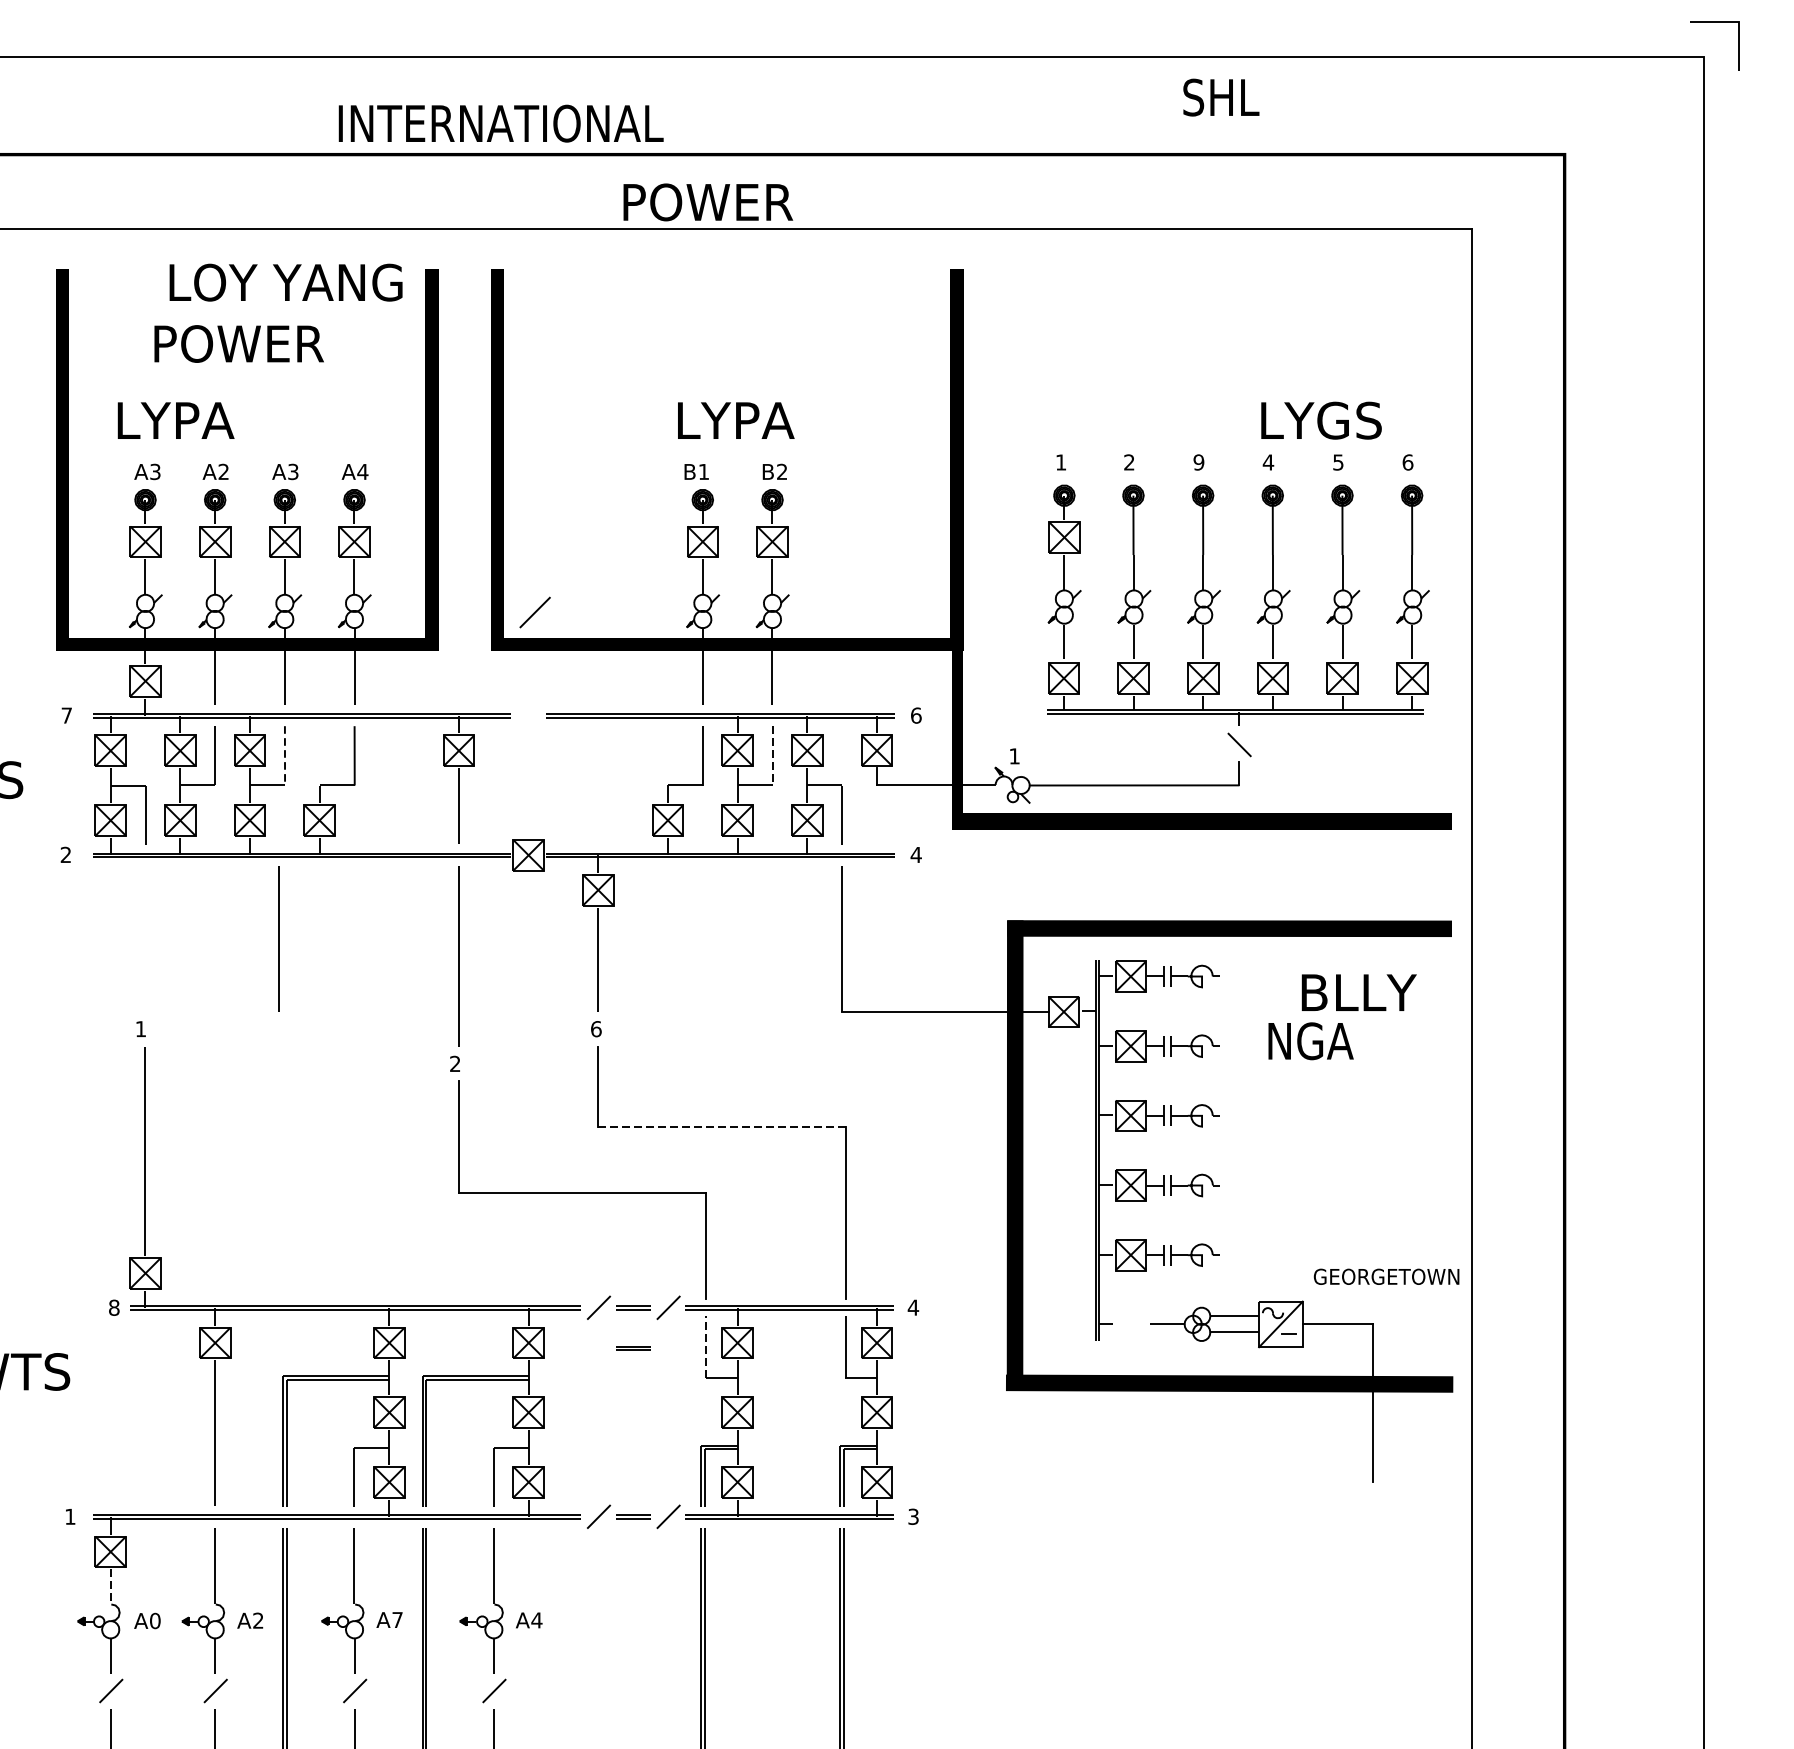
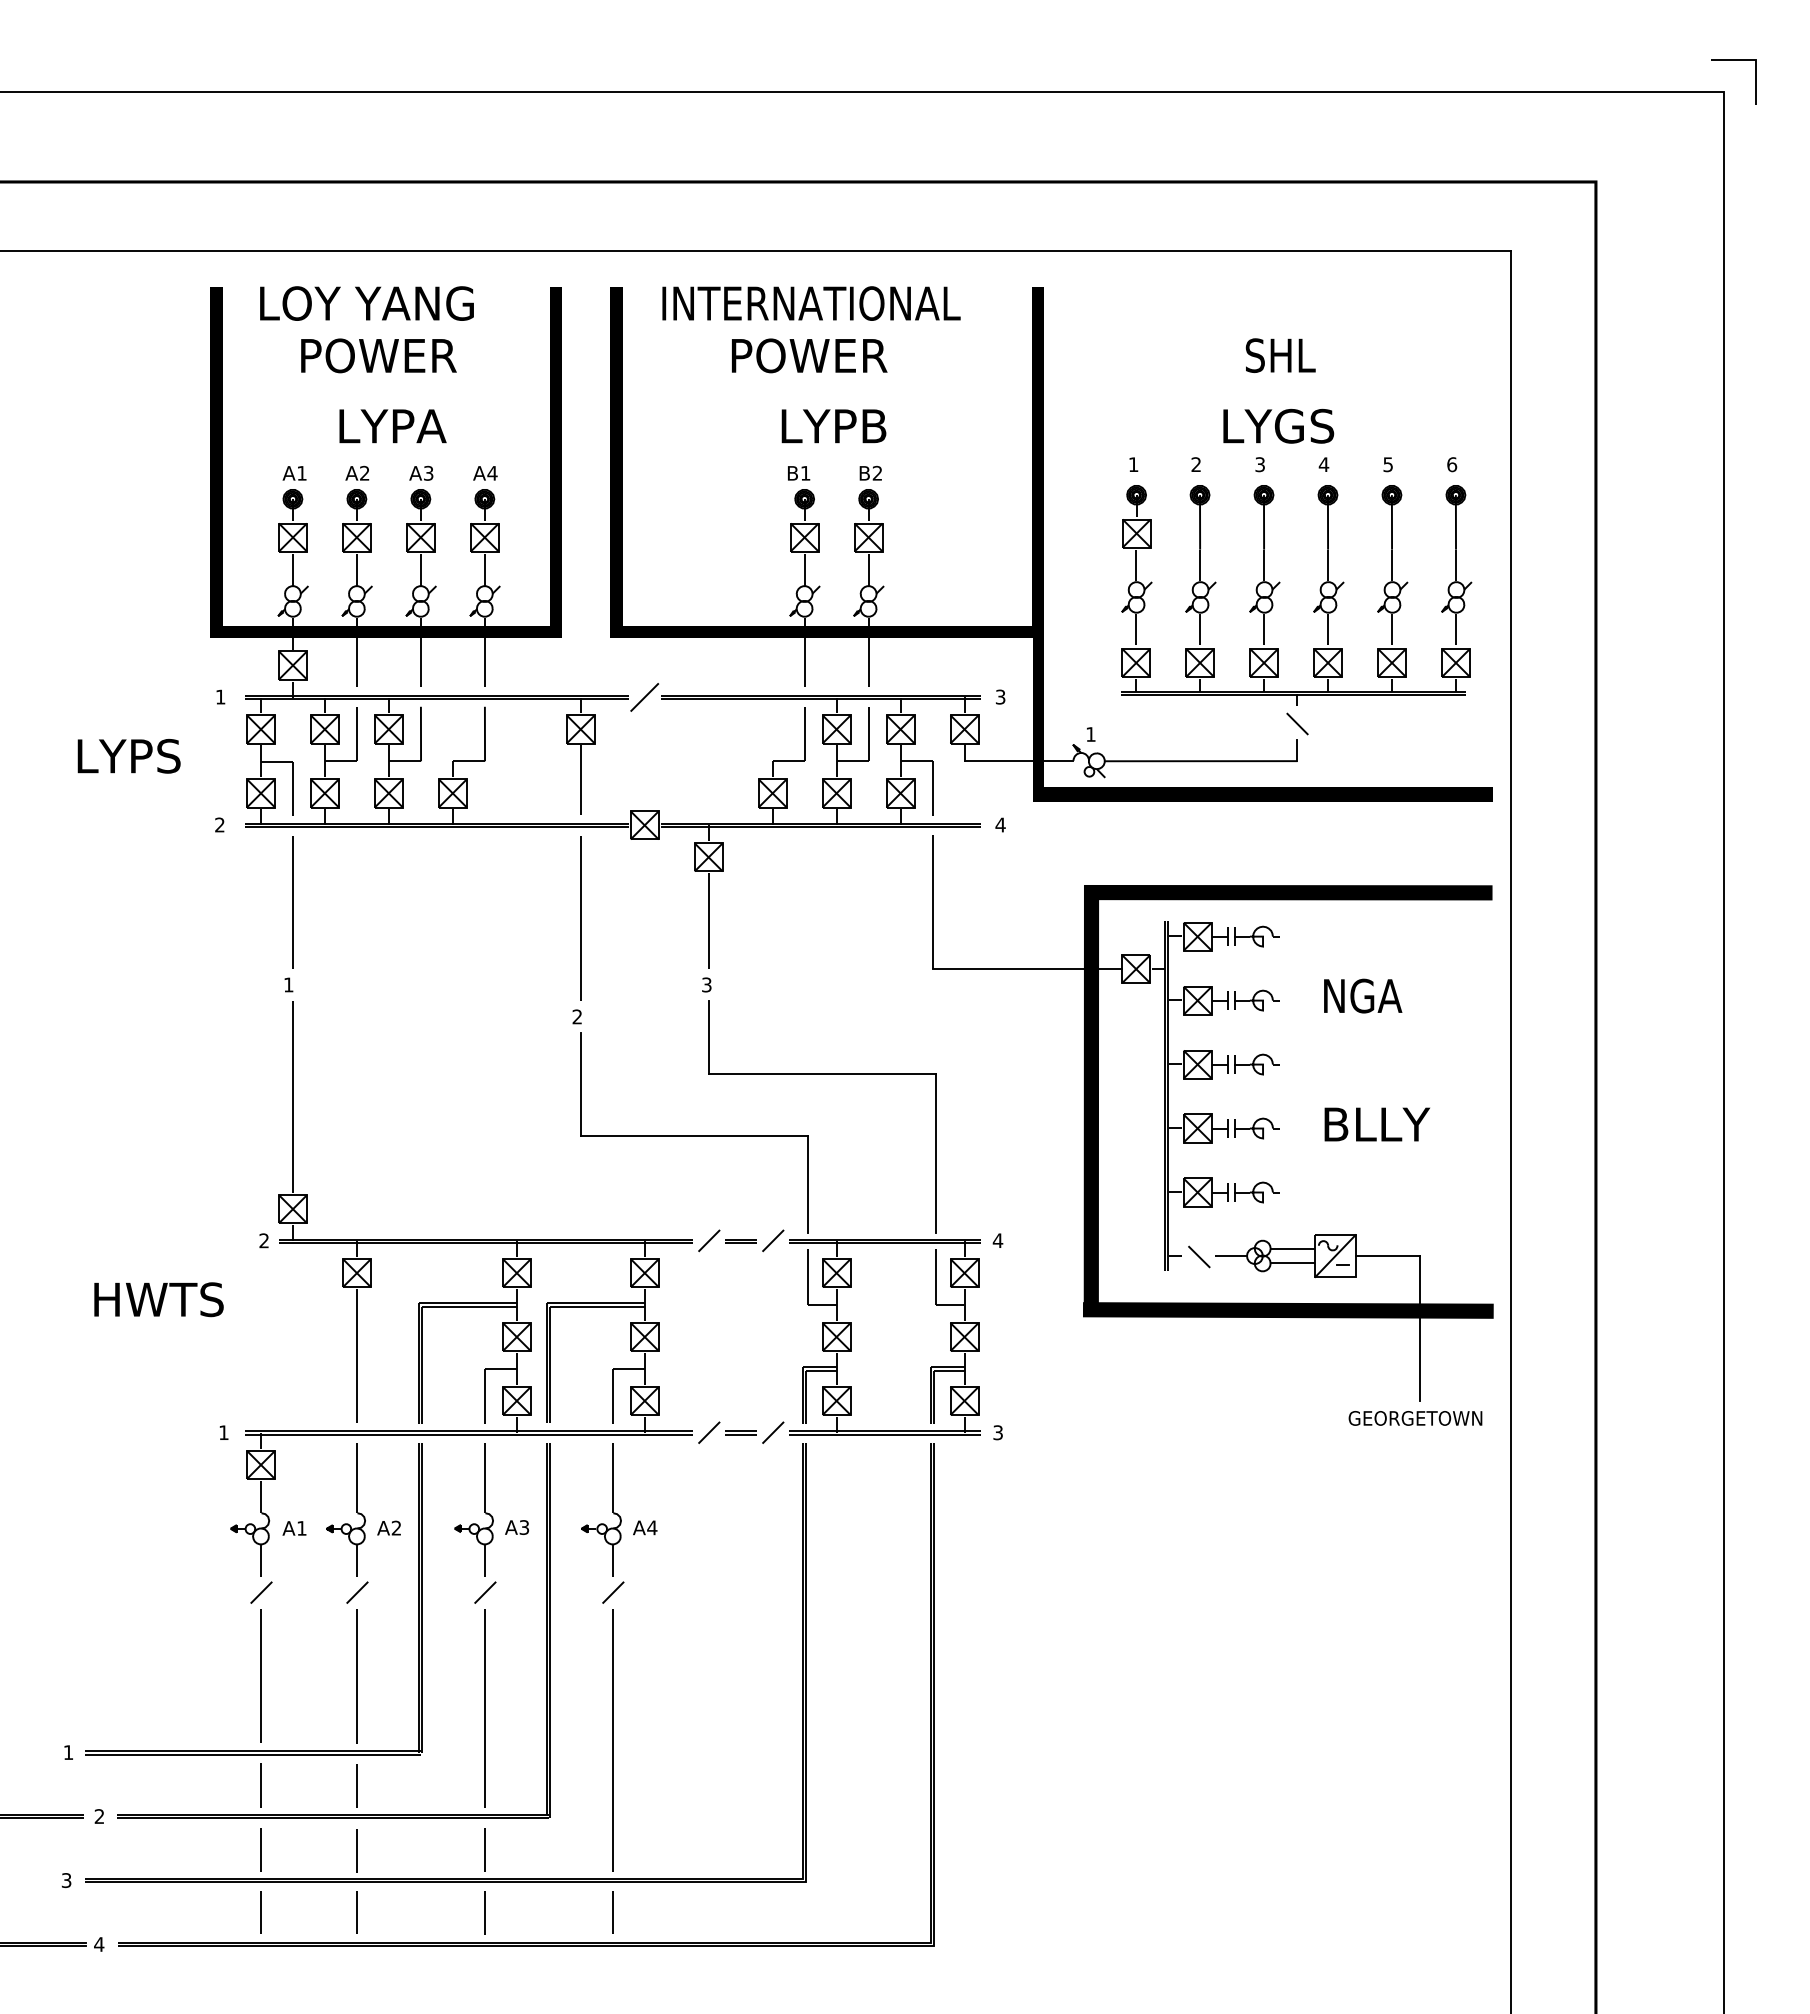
text: (1221, 97) -> (1280, 355), moved
text: (501, 123) -> (811, 303), moved
text: (708, 202) -> (809, 355), moved
text: (285, 282) -> (366, 303), moved
text: (1321, 419) -> (1278, 425), moved
text: (175, 420) -> (392, 426), moved
text: (777, 420) -> (873, 426), LYPA -> LYPB
text: (1199, 462) -> (1260, 464), 9 -> 3
text: (154, 471) -> (301, 472), A3 -> A1
line: (534, 612) -> (644, 697), moved
text: (66, 714) -> (220, 696), 7 -> 1
text: (916, 714) -> (1000, 696), 6 -> 3
line: (285, 756) -> (421, 734), dashed -> solid
line: (772, 756) -> (868, 734), dashed -> solid
line: (279, 939) -> (292, 902), moved
text: (1358, 992) -> (1376, 1124), moved
text: (595, 1028) -> (706, 984), 6 -> 3
line: (722, 1126) -> (822, 1074), dashed -> solid
text: (1386, 1276) -> (1415, 1418), moved
text: (114, 1307) -> (264, 1240), 8 -> 2
line: (1132, 1324) -> (1199, 1256), added
line: (705, 1346) -> (807, 1276), dashed -> solid
line: (632, 1347) -> (740, 1277), removed
line: (111, 1587) -> (261, 1497), dashed -> solid
text: (397, 1620) -> (524, 1527), A7 -> A3
text: (154, 1621) -> (301, 1528), A0 -> A1

